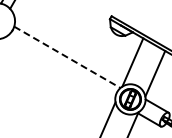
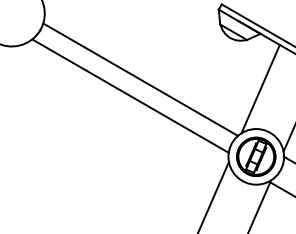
line: (67, 57) -> (140, 79), dashed -> solid
line: (61, 66) -> (129, 96), added

